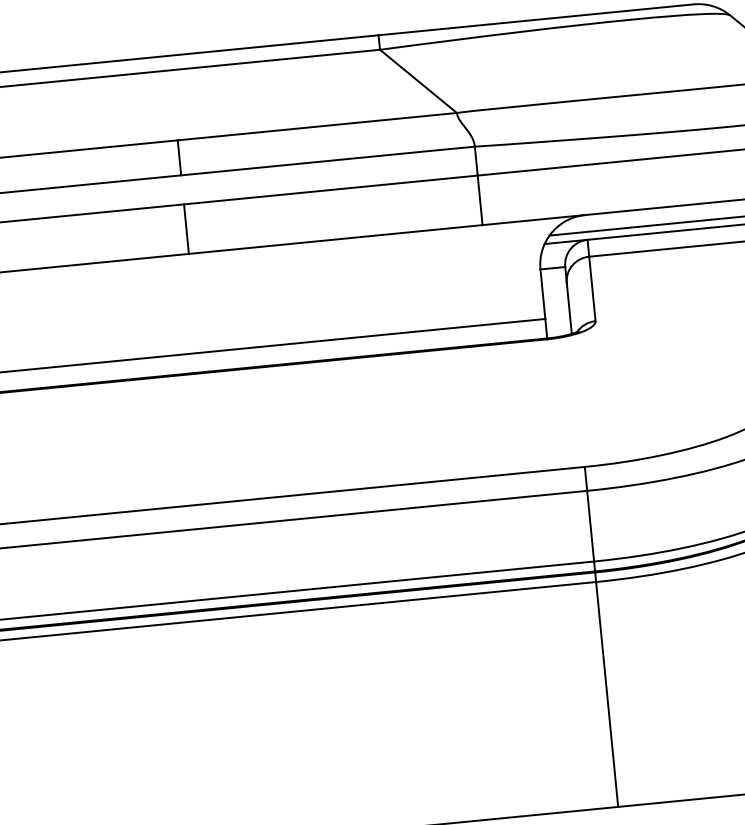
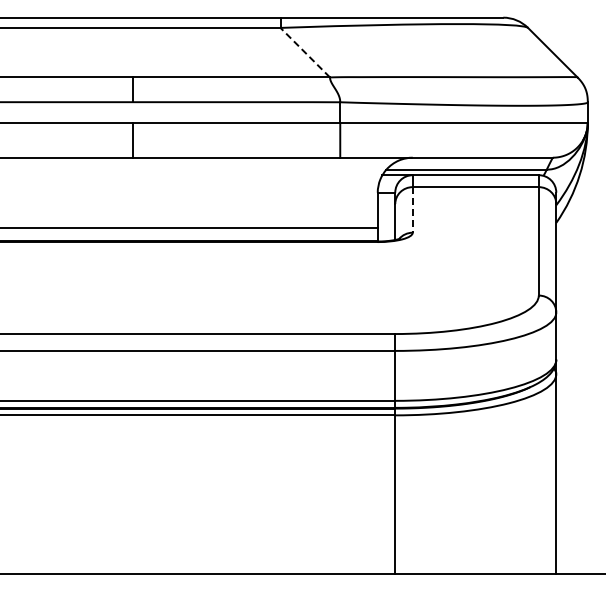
line: (417, 81) -> (304, 52), solid -> dashed
line: (591, 288) -> (412, 209), solid -> dashed

